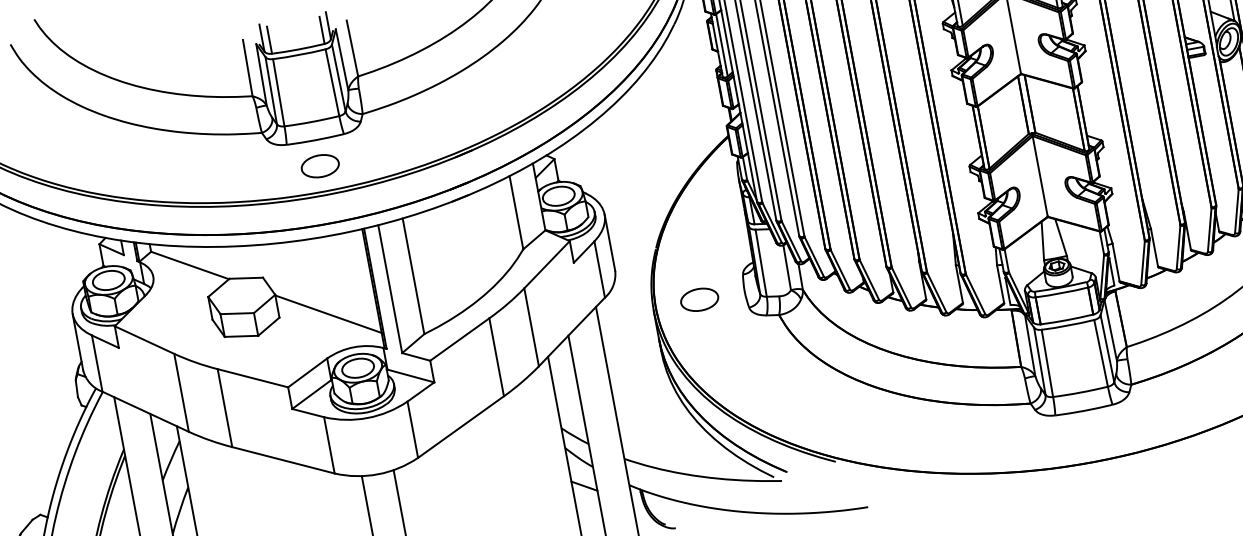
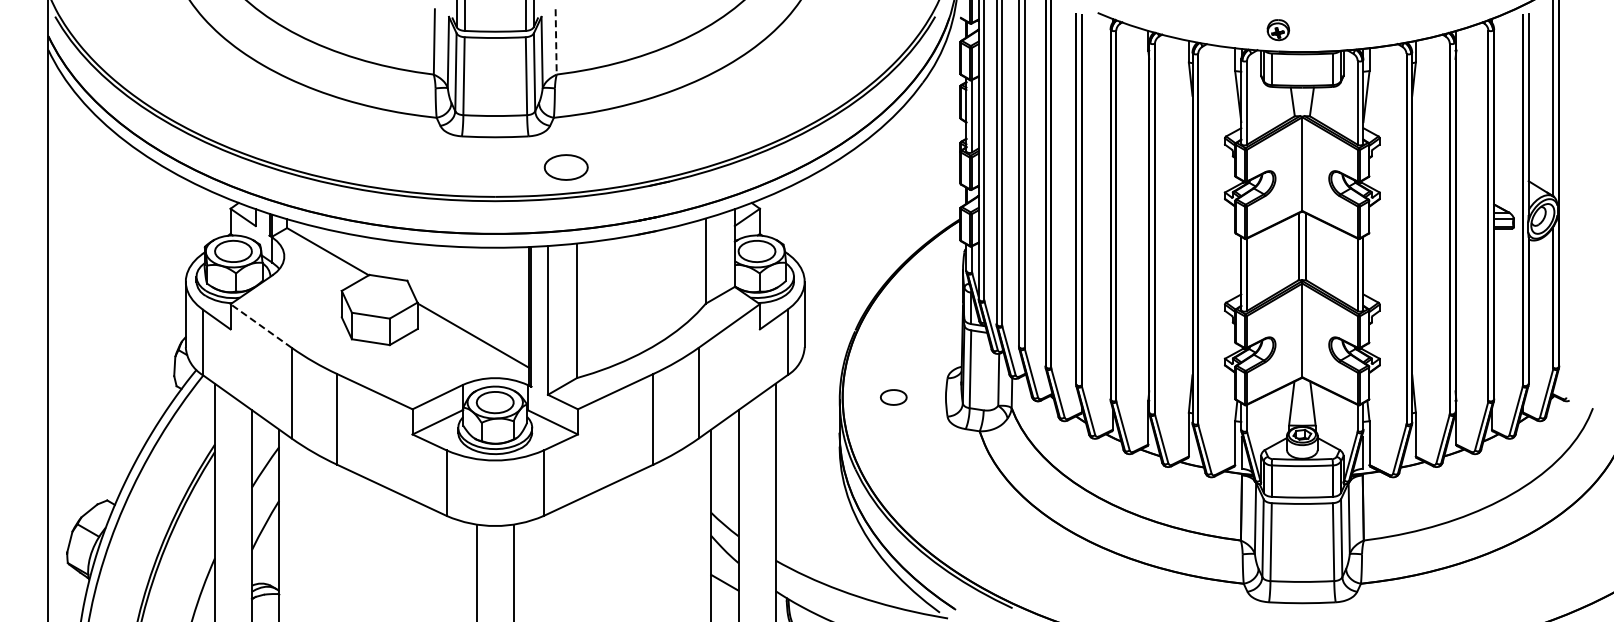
line: (352, 48) -> (556, 41), solid -> dashed
part: (319, 166) -> (565, 167), moved
part: (699, 299) -> (893, 397), size x0.6
line: (143, 339) -> (260, 325), solid -> dashed

